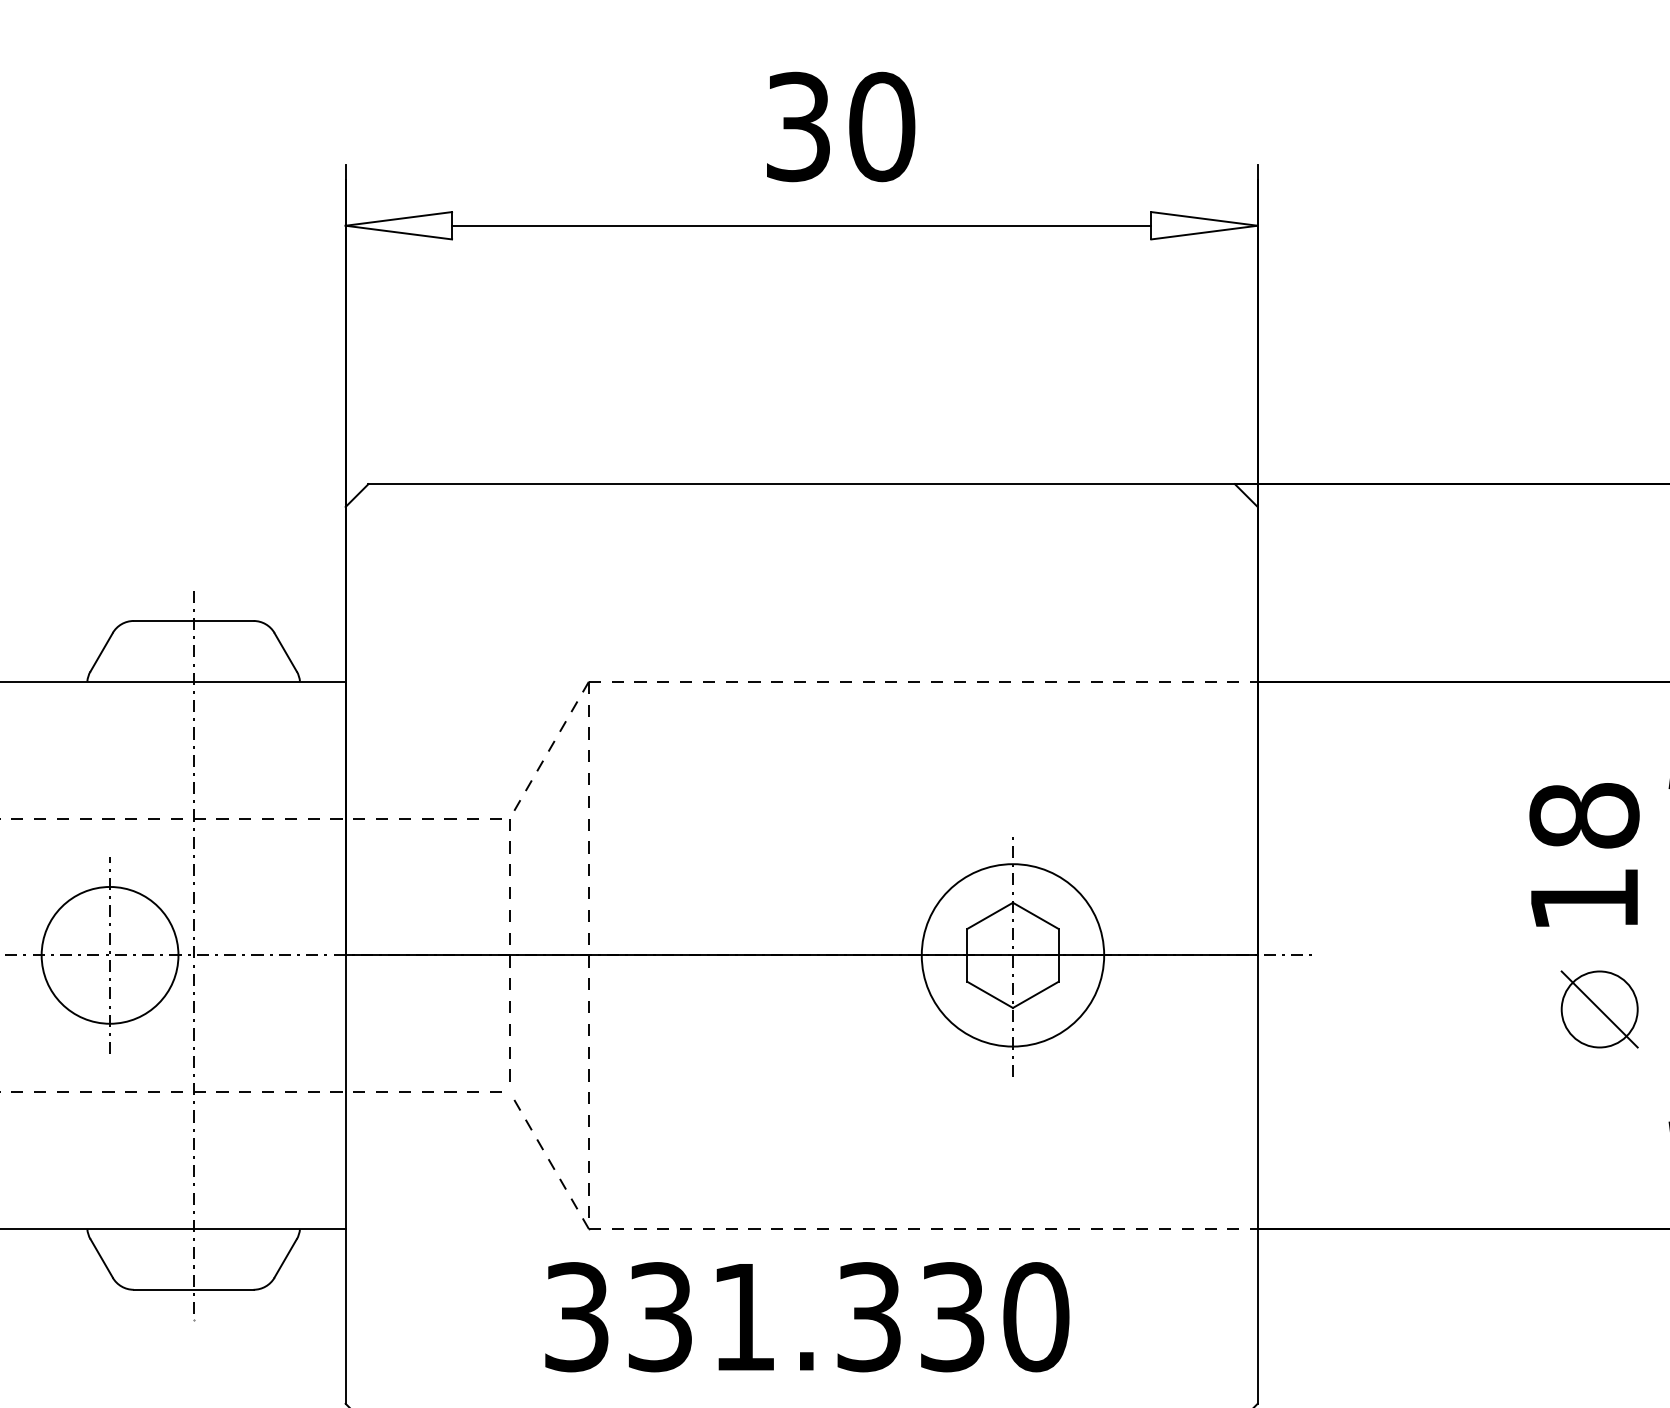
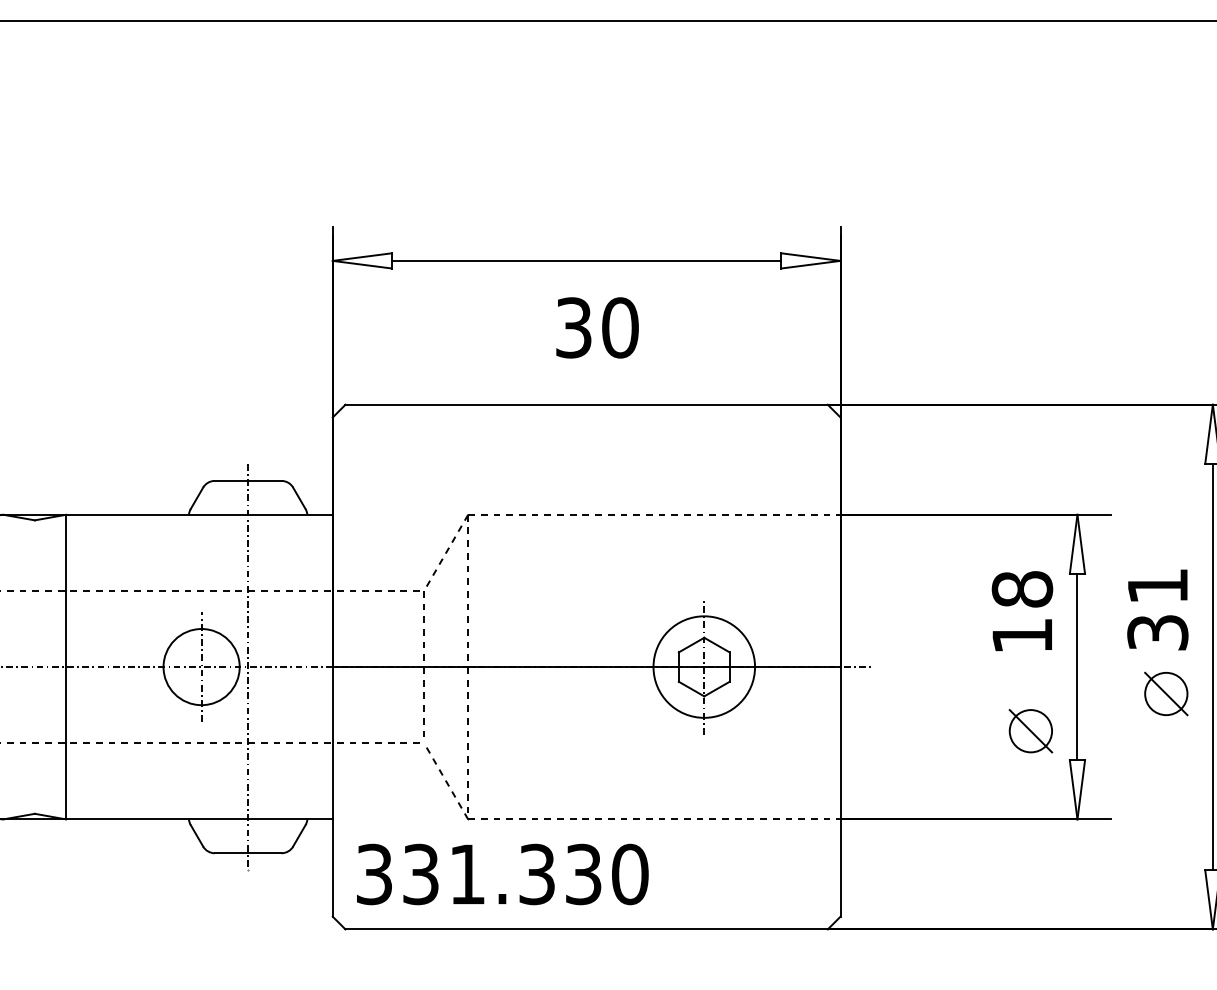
text: (840, 126) -> (597, 327), moved
part: (1598, 1009) -> (1030, 731), moved
text: (806, 1317) -> (502, 874), moved

